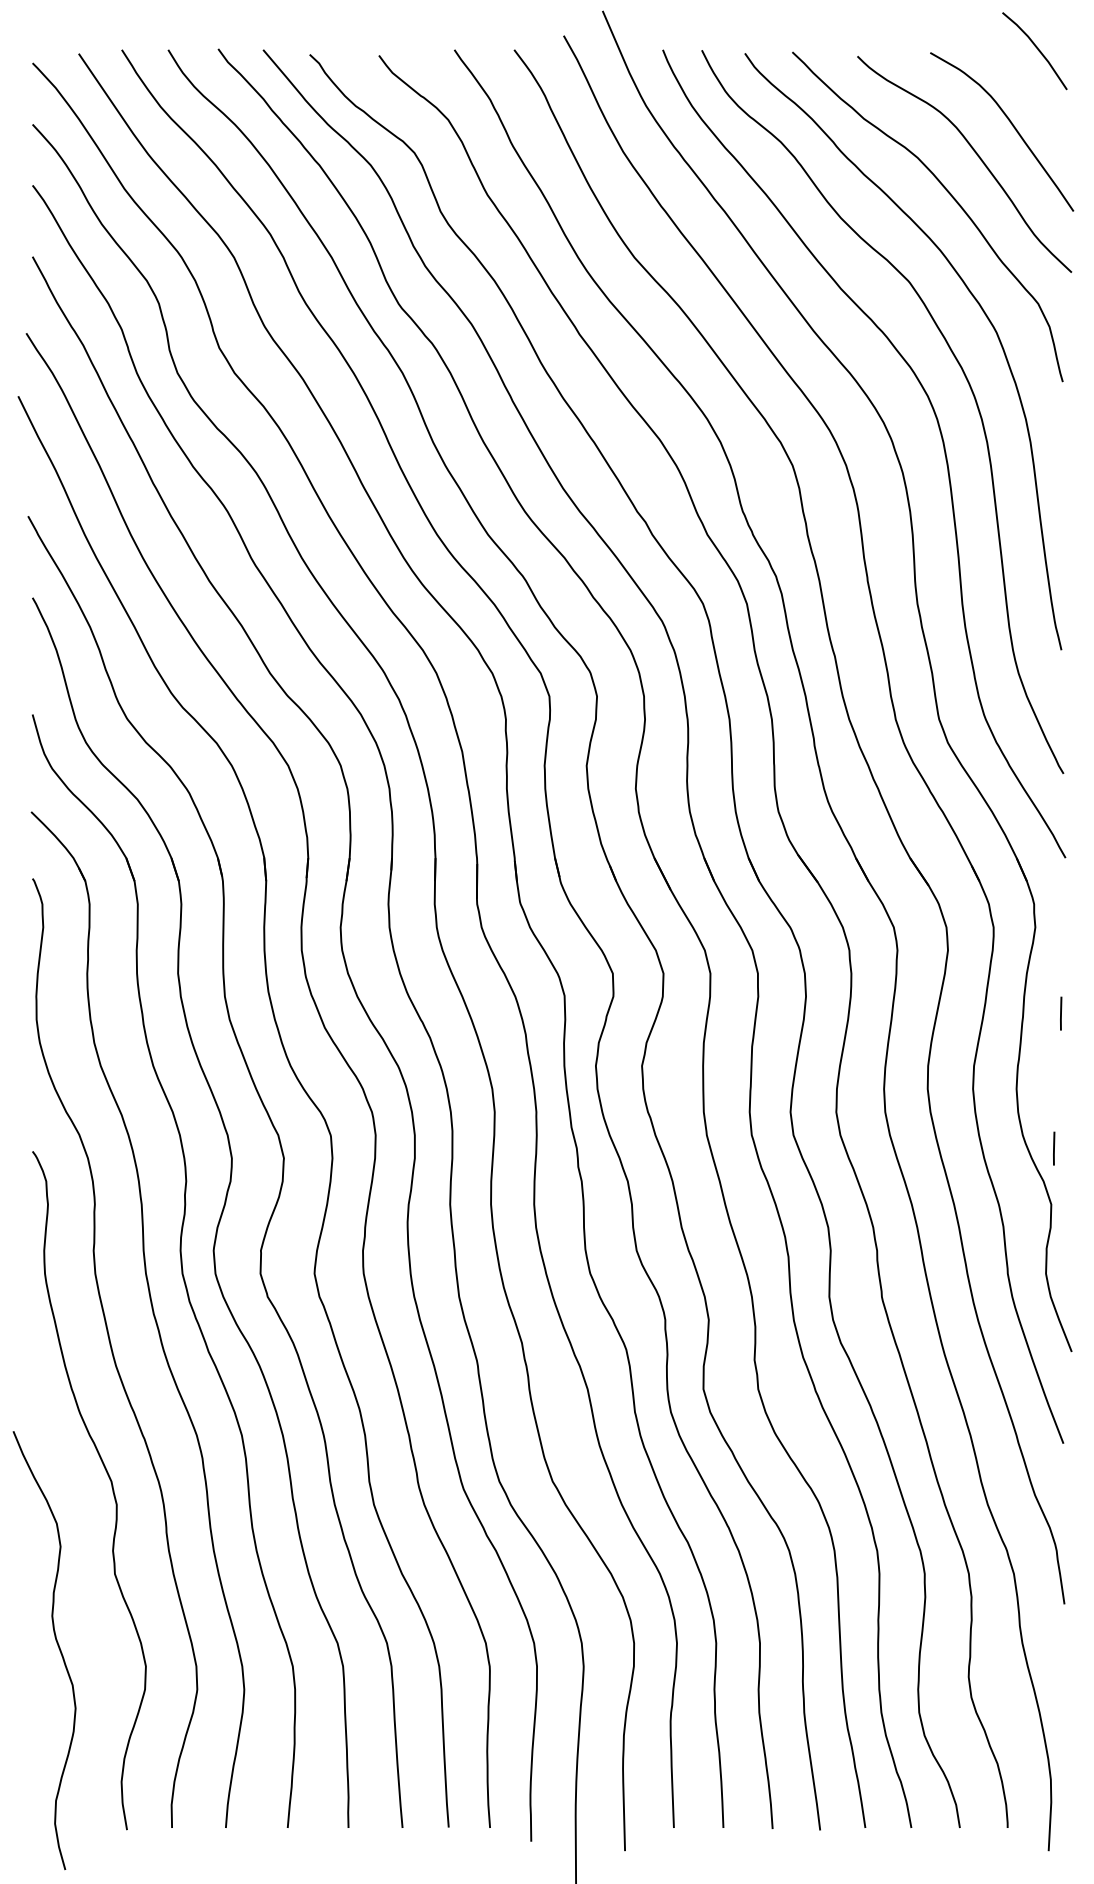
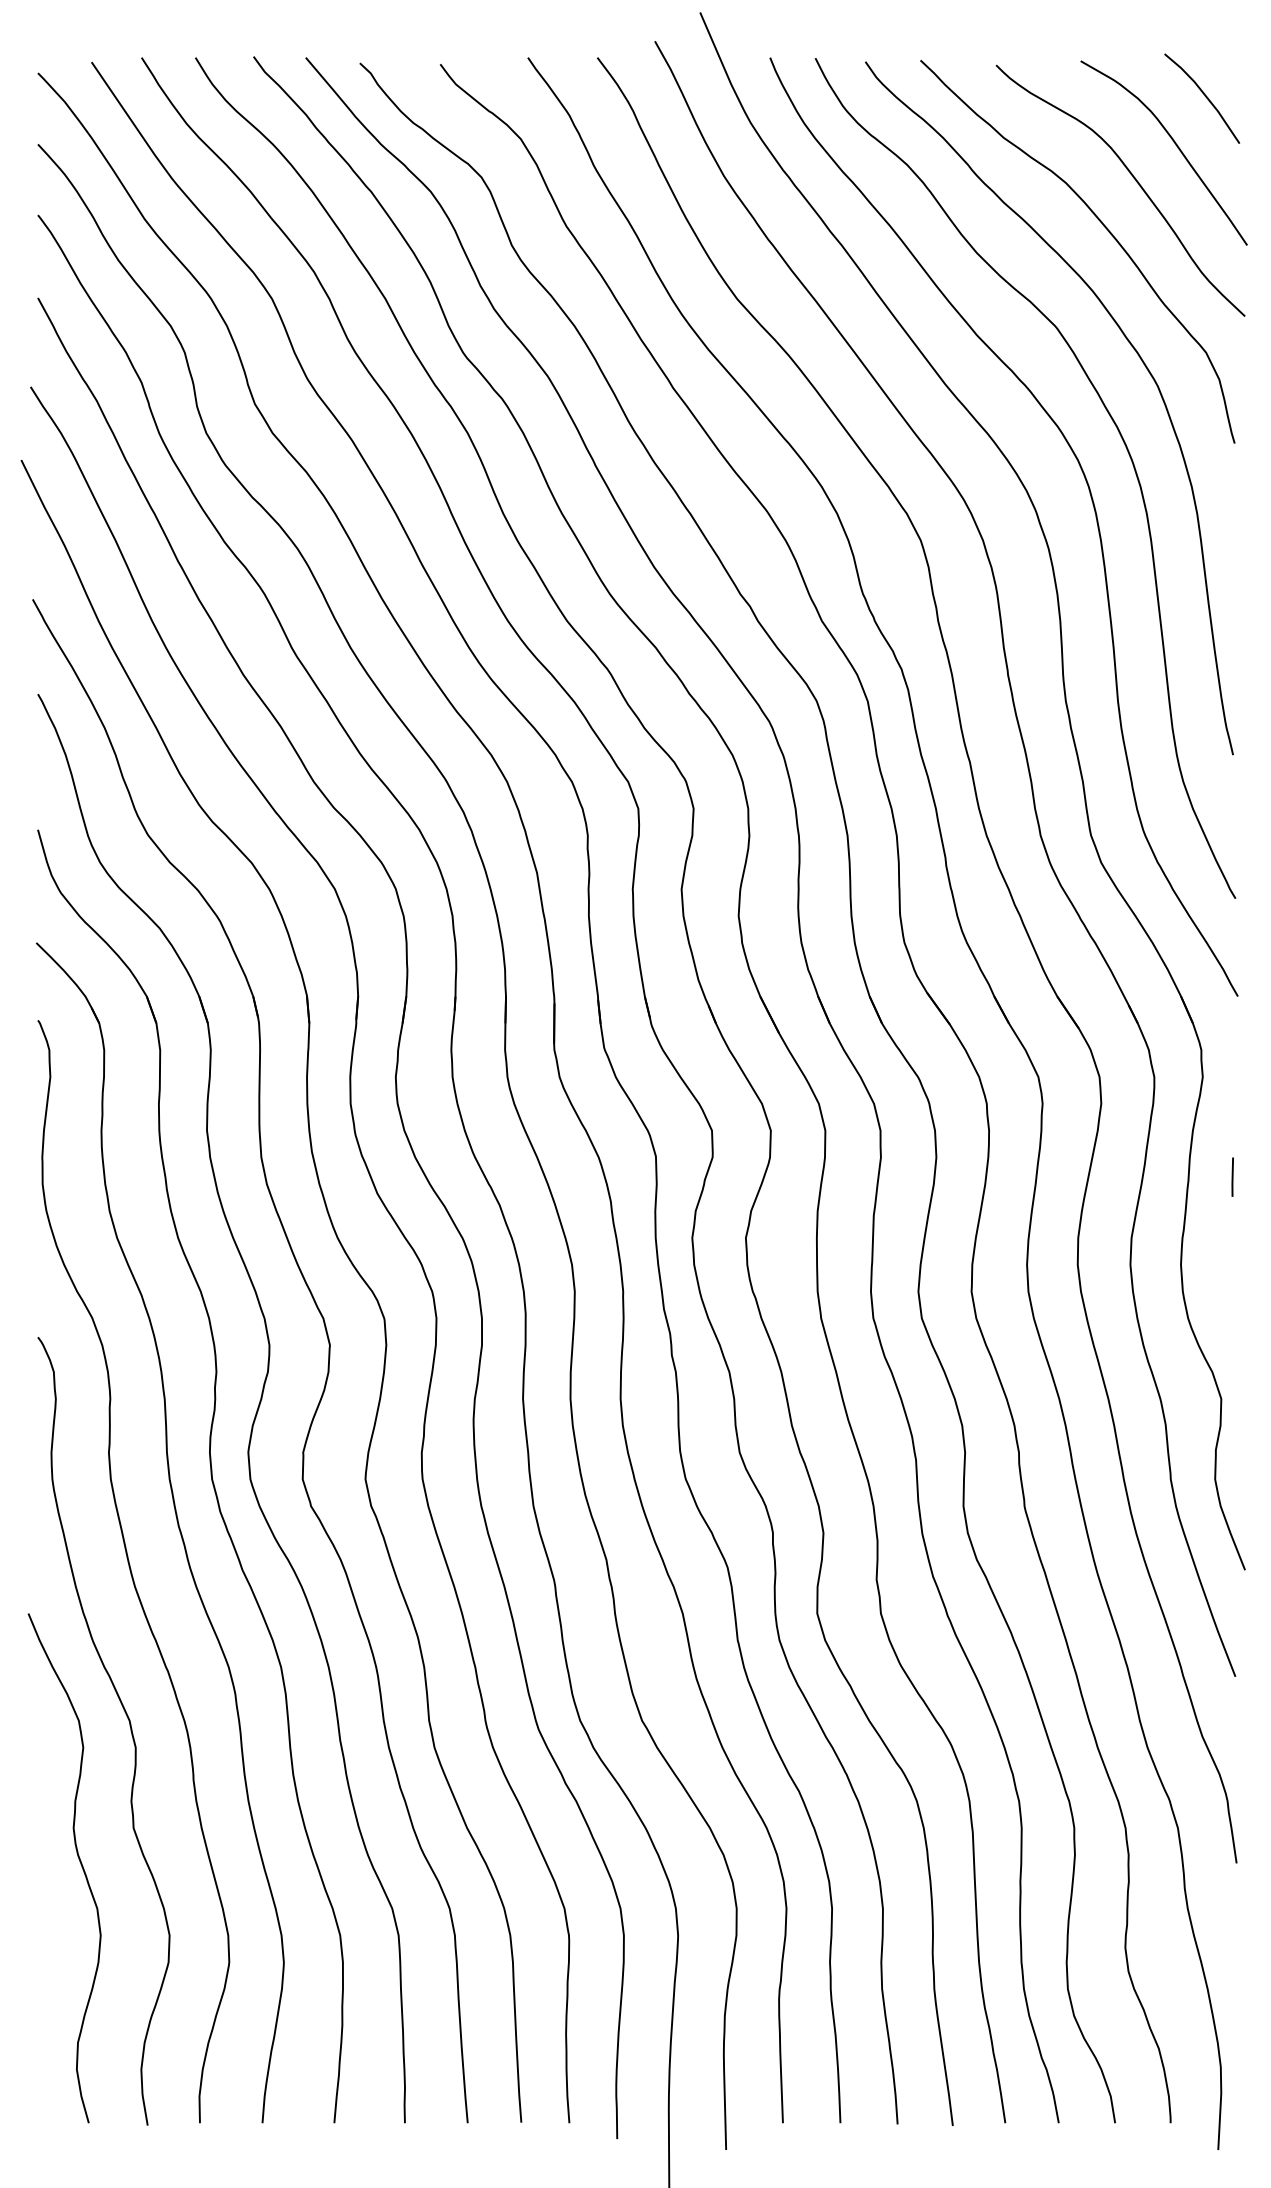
line: (1036, 48) -> (1204, 95), moved
line: (1054, 1148) -> (1225, 1333), removed
curve: (57, 1646) -> (79, 1863), moved

